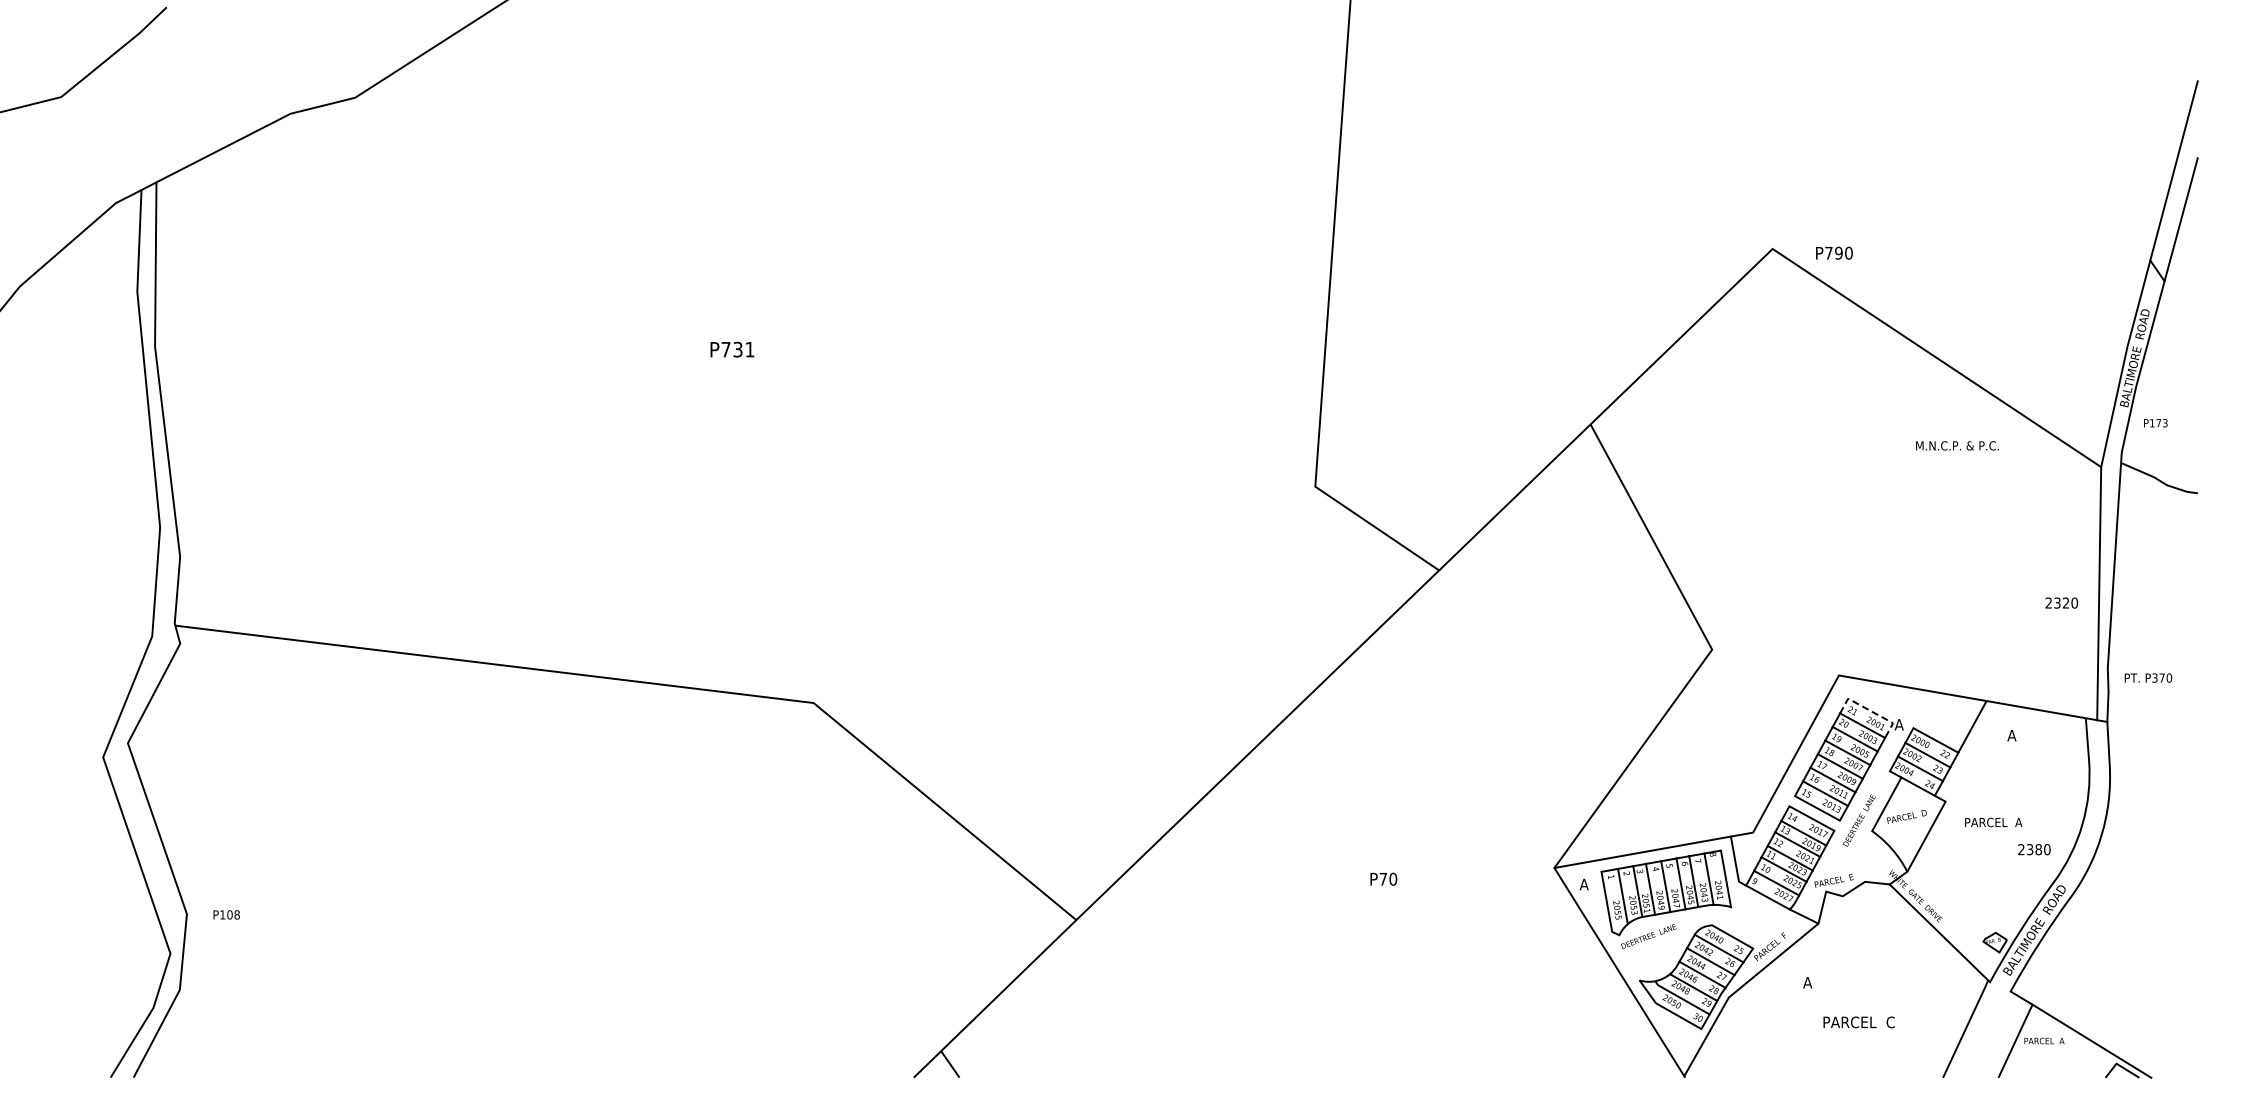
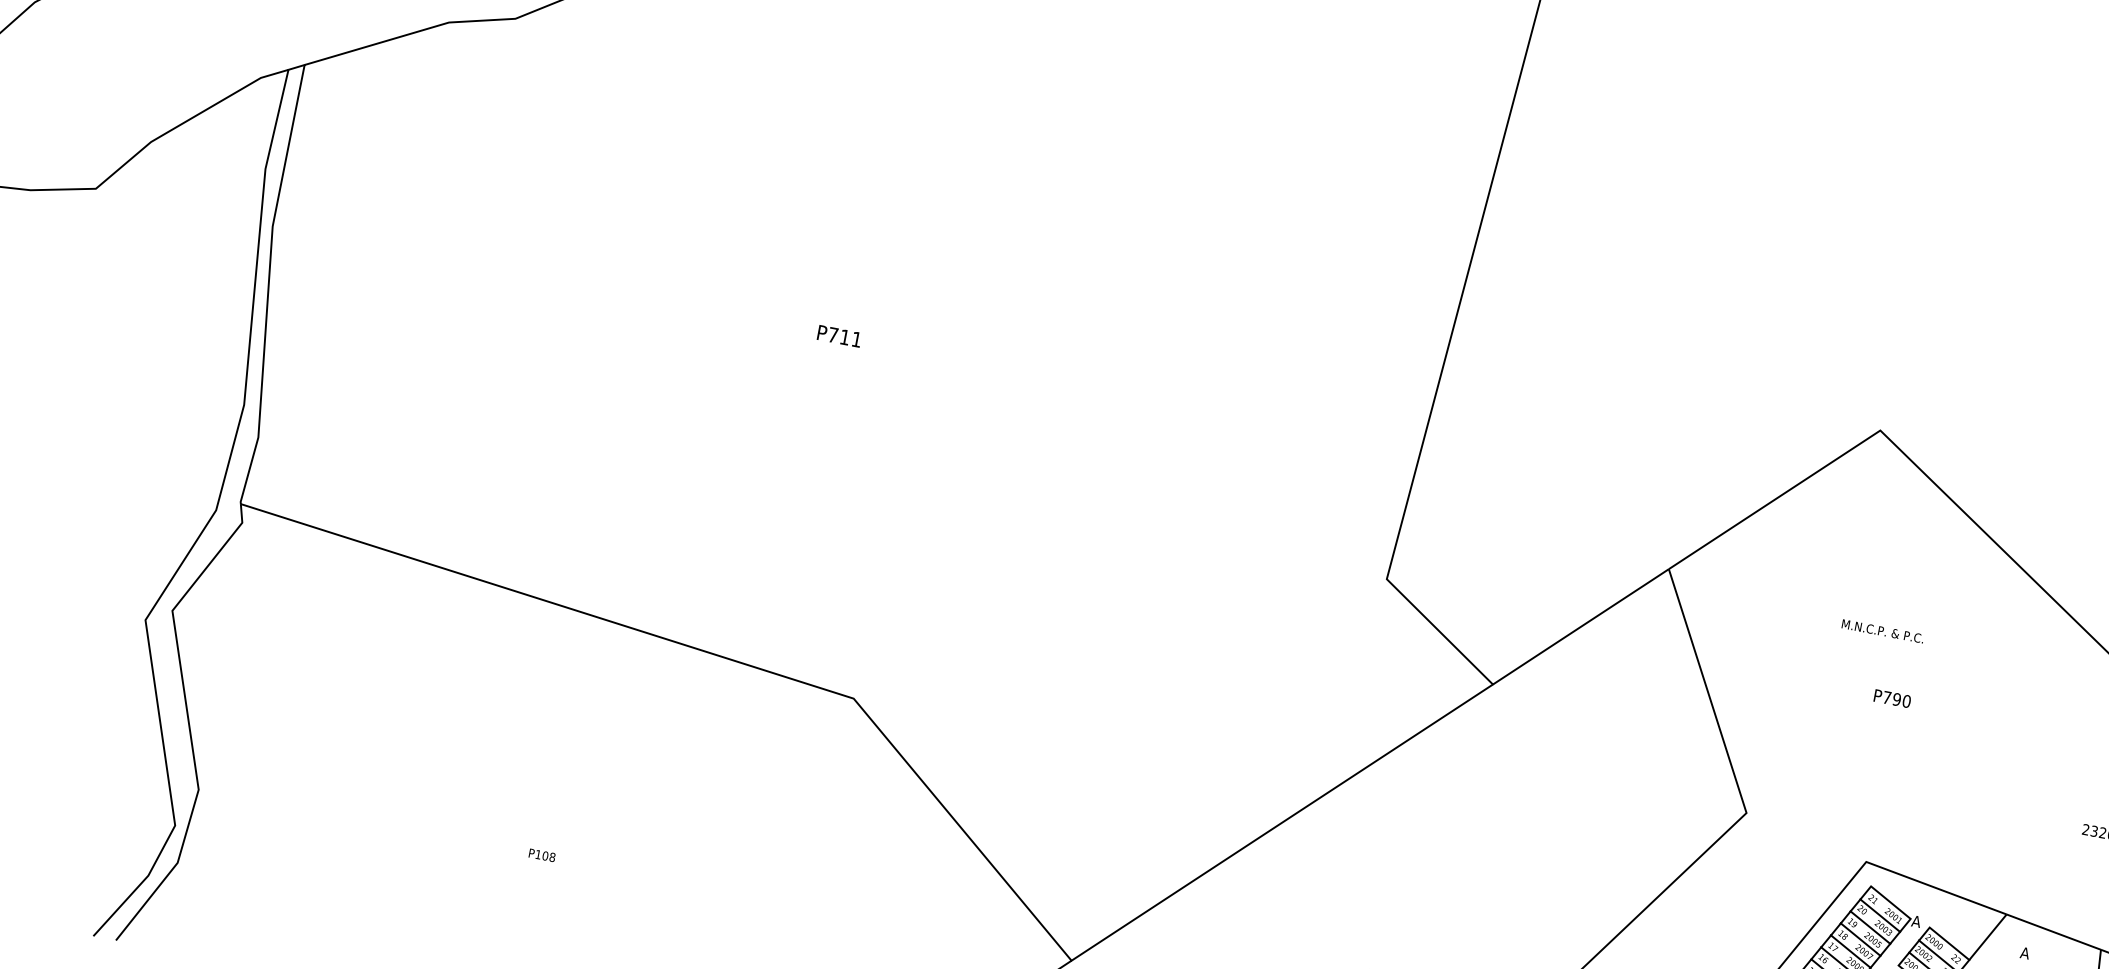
text: (1834, 252) -> (1892, 698), moved
text: (737, 349) -> (844, 337), P731 -> P711
text: (1957, 445) -> (1883, 631), moved
line: (1870, 710) -> (1890, 902), dashed -> solid
text: (226, 914) -> (542, 854), moved

